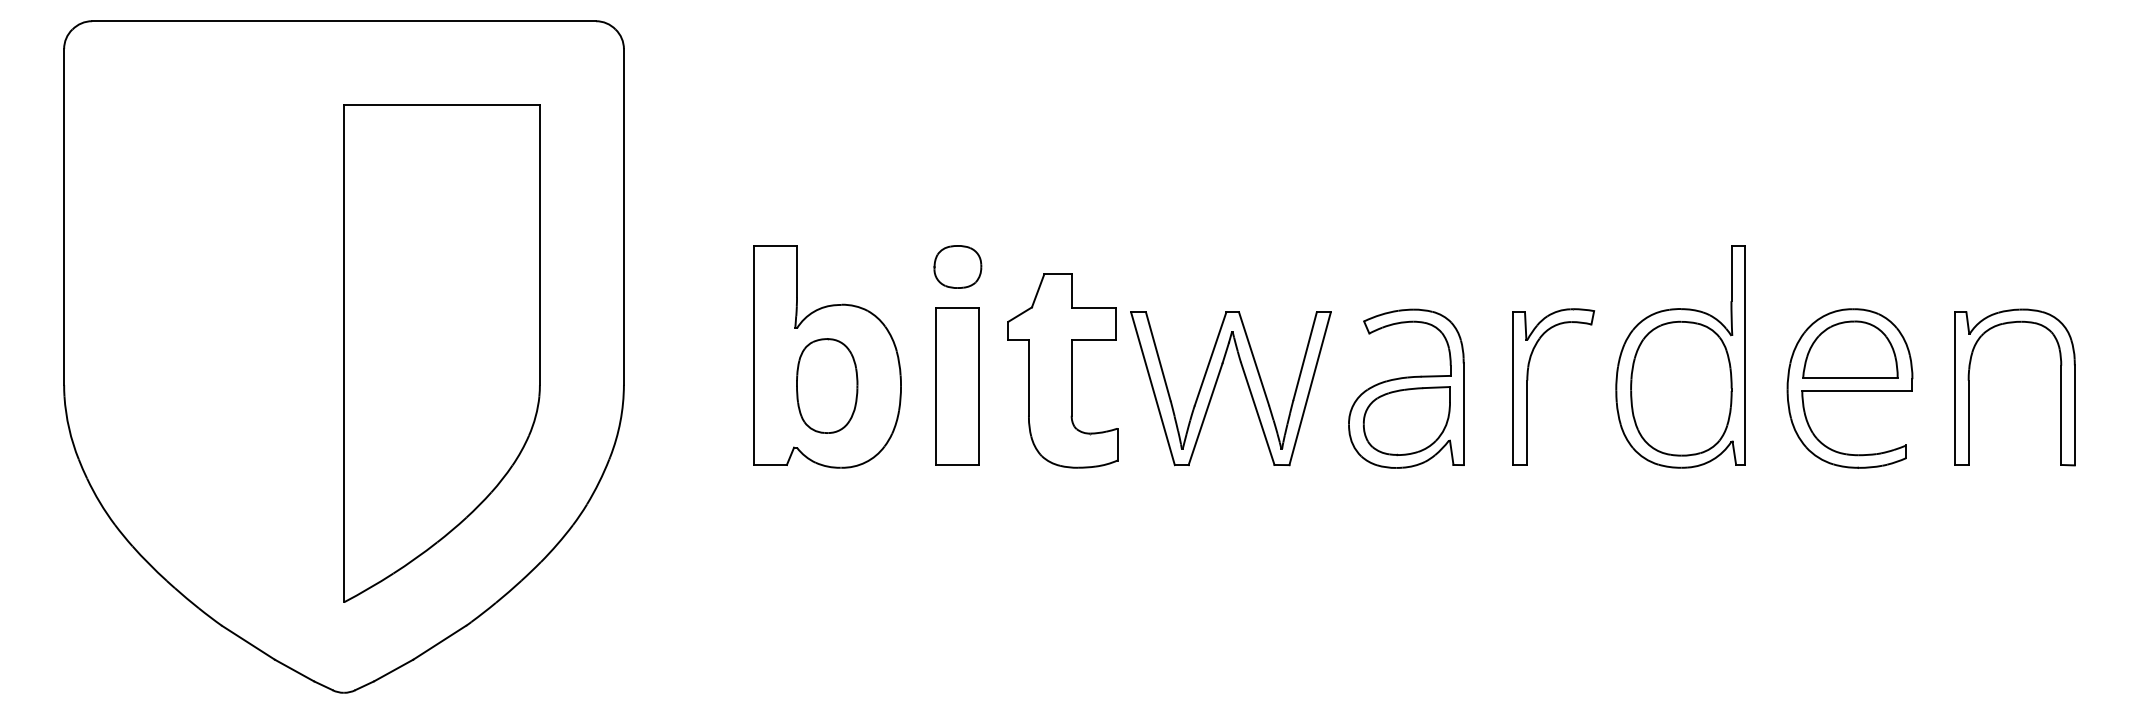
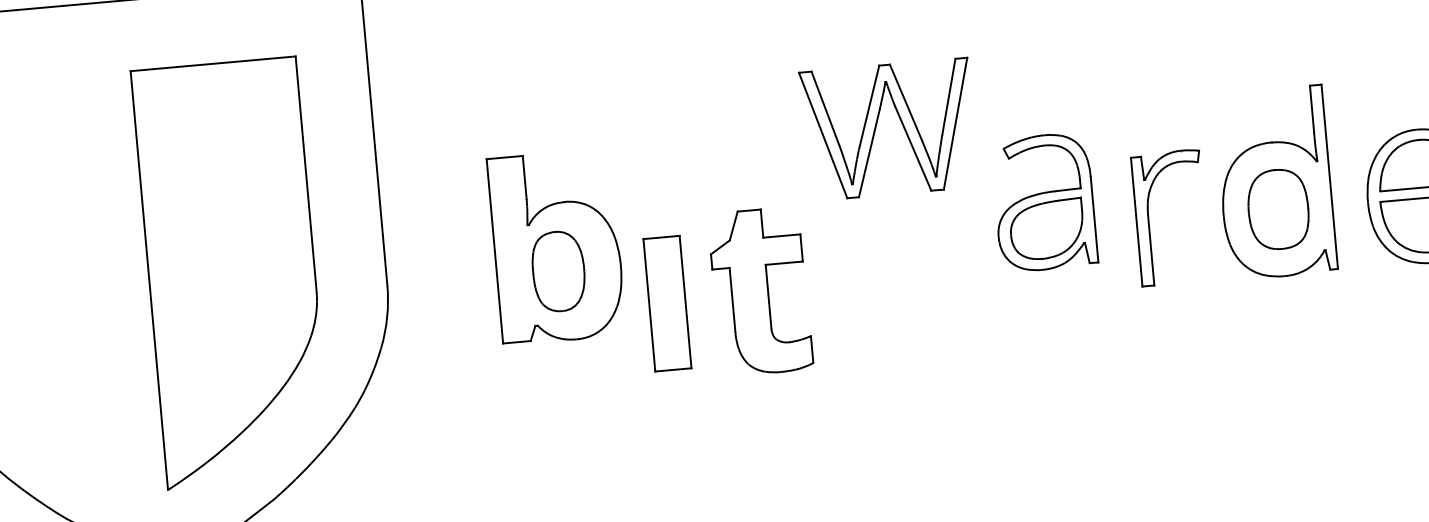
part: (957, 266) -> (659, 161), removed
part: (1062, 370) -> (760, 291), moved
part: (1217, 382) -> (877, 125), moved
part: (957, 386) -> (667, 303), moved
part: (1406, 388) -> (1044, 202), moved
part: (1681, 388) -> (1278, 209), size x0.7

